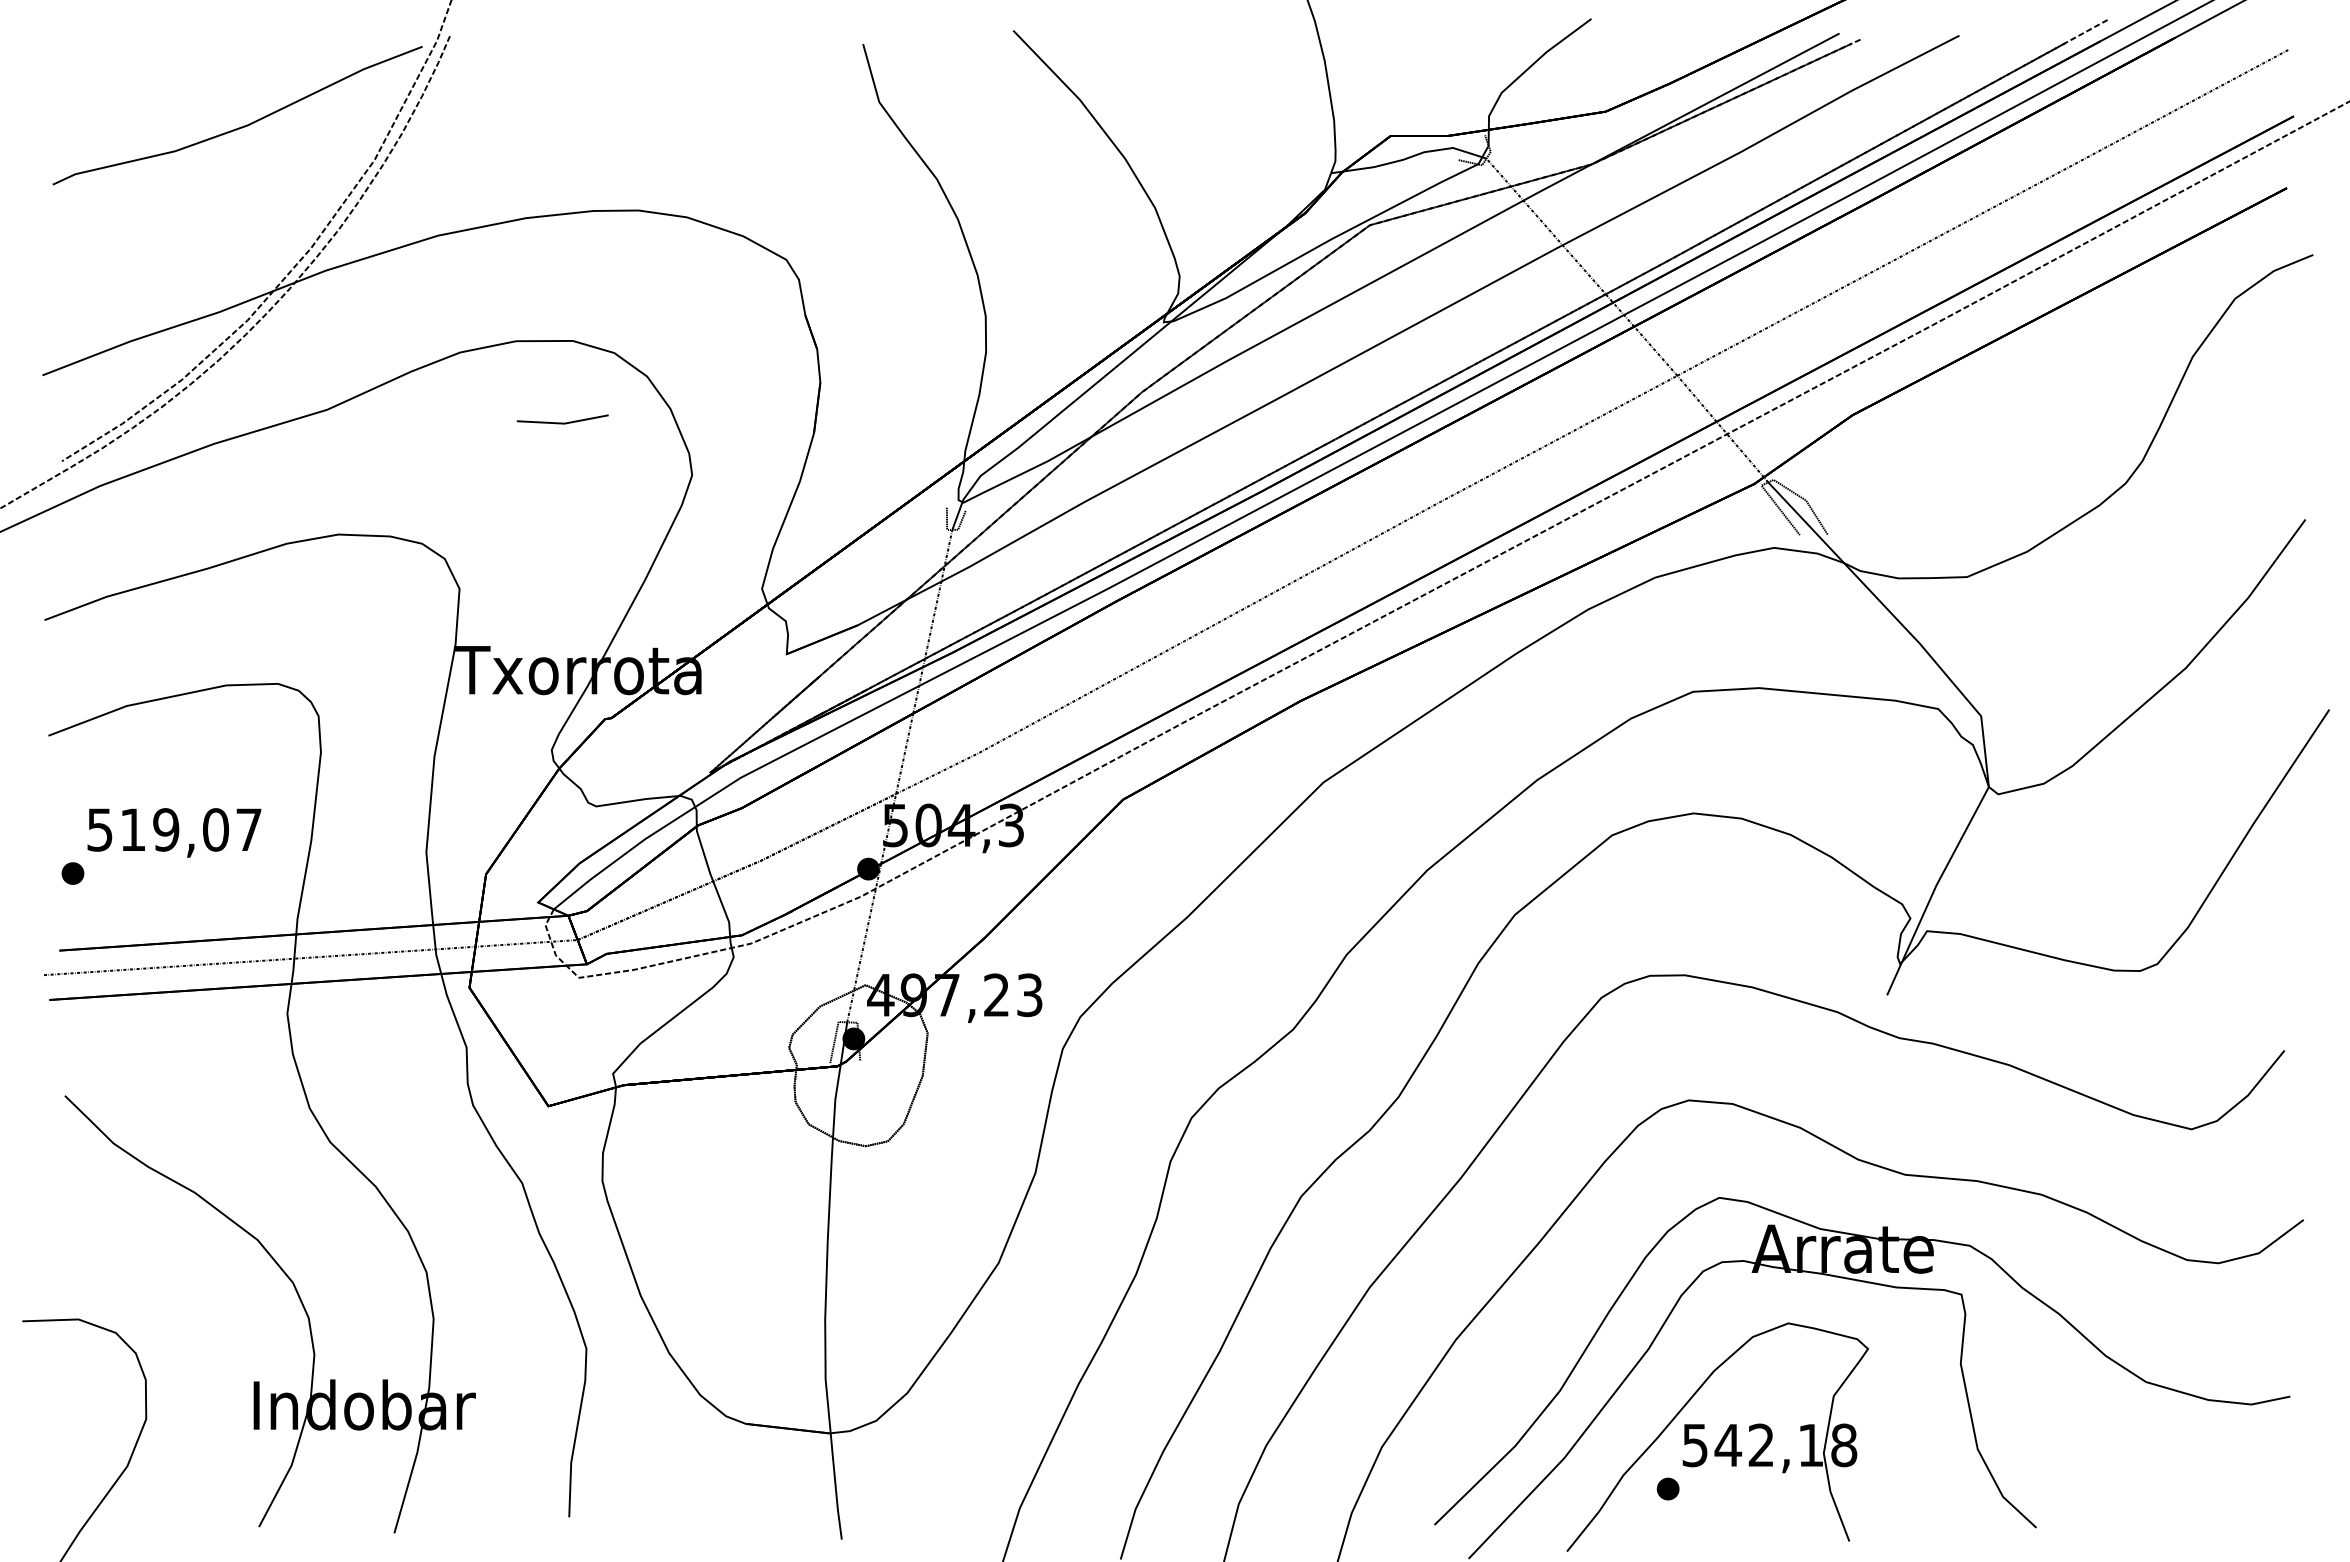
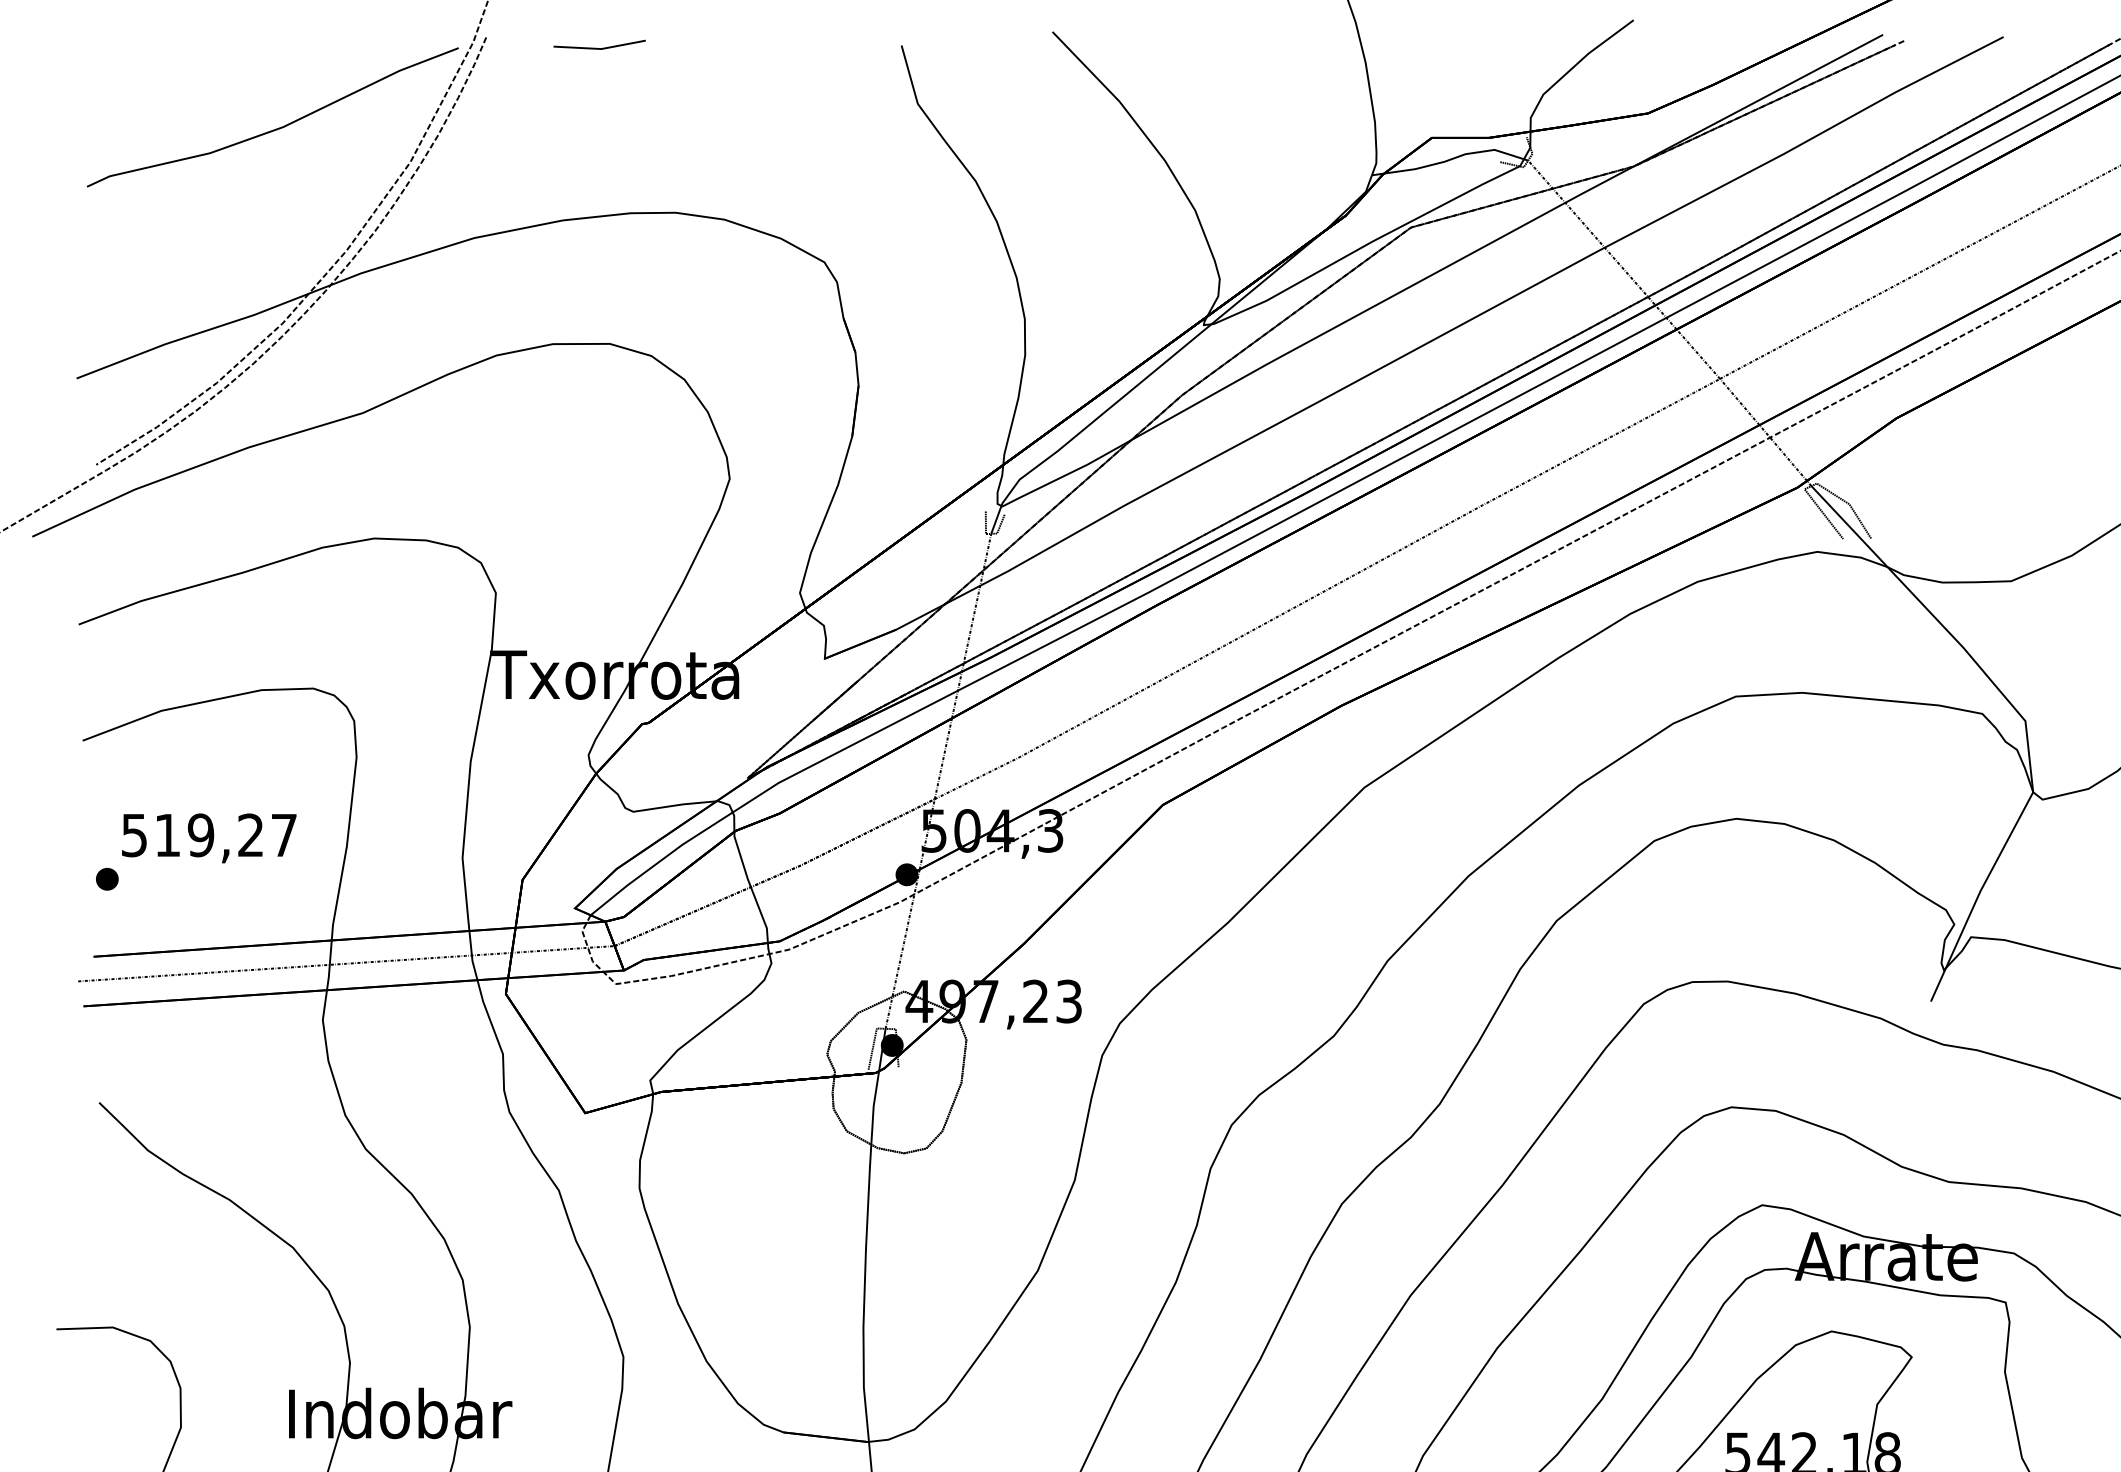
line: (562, 422) -> (599, 47), moved
text: (216, 829) -> (251, 834), 519,07 -> 519,27

